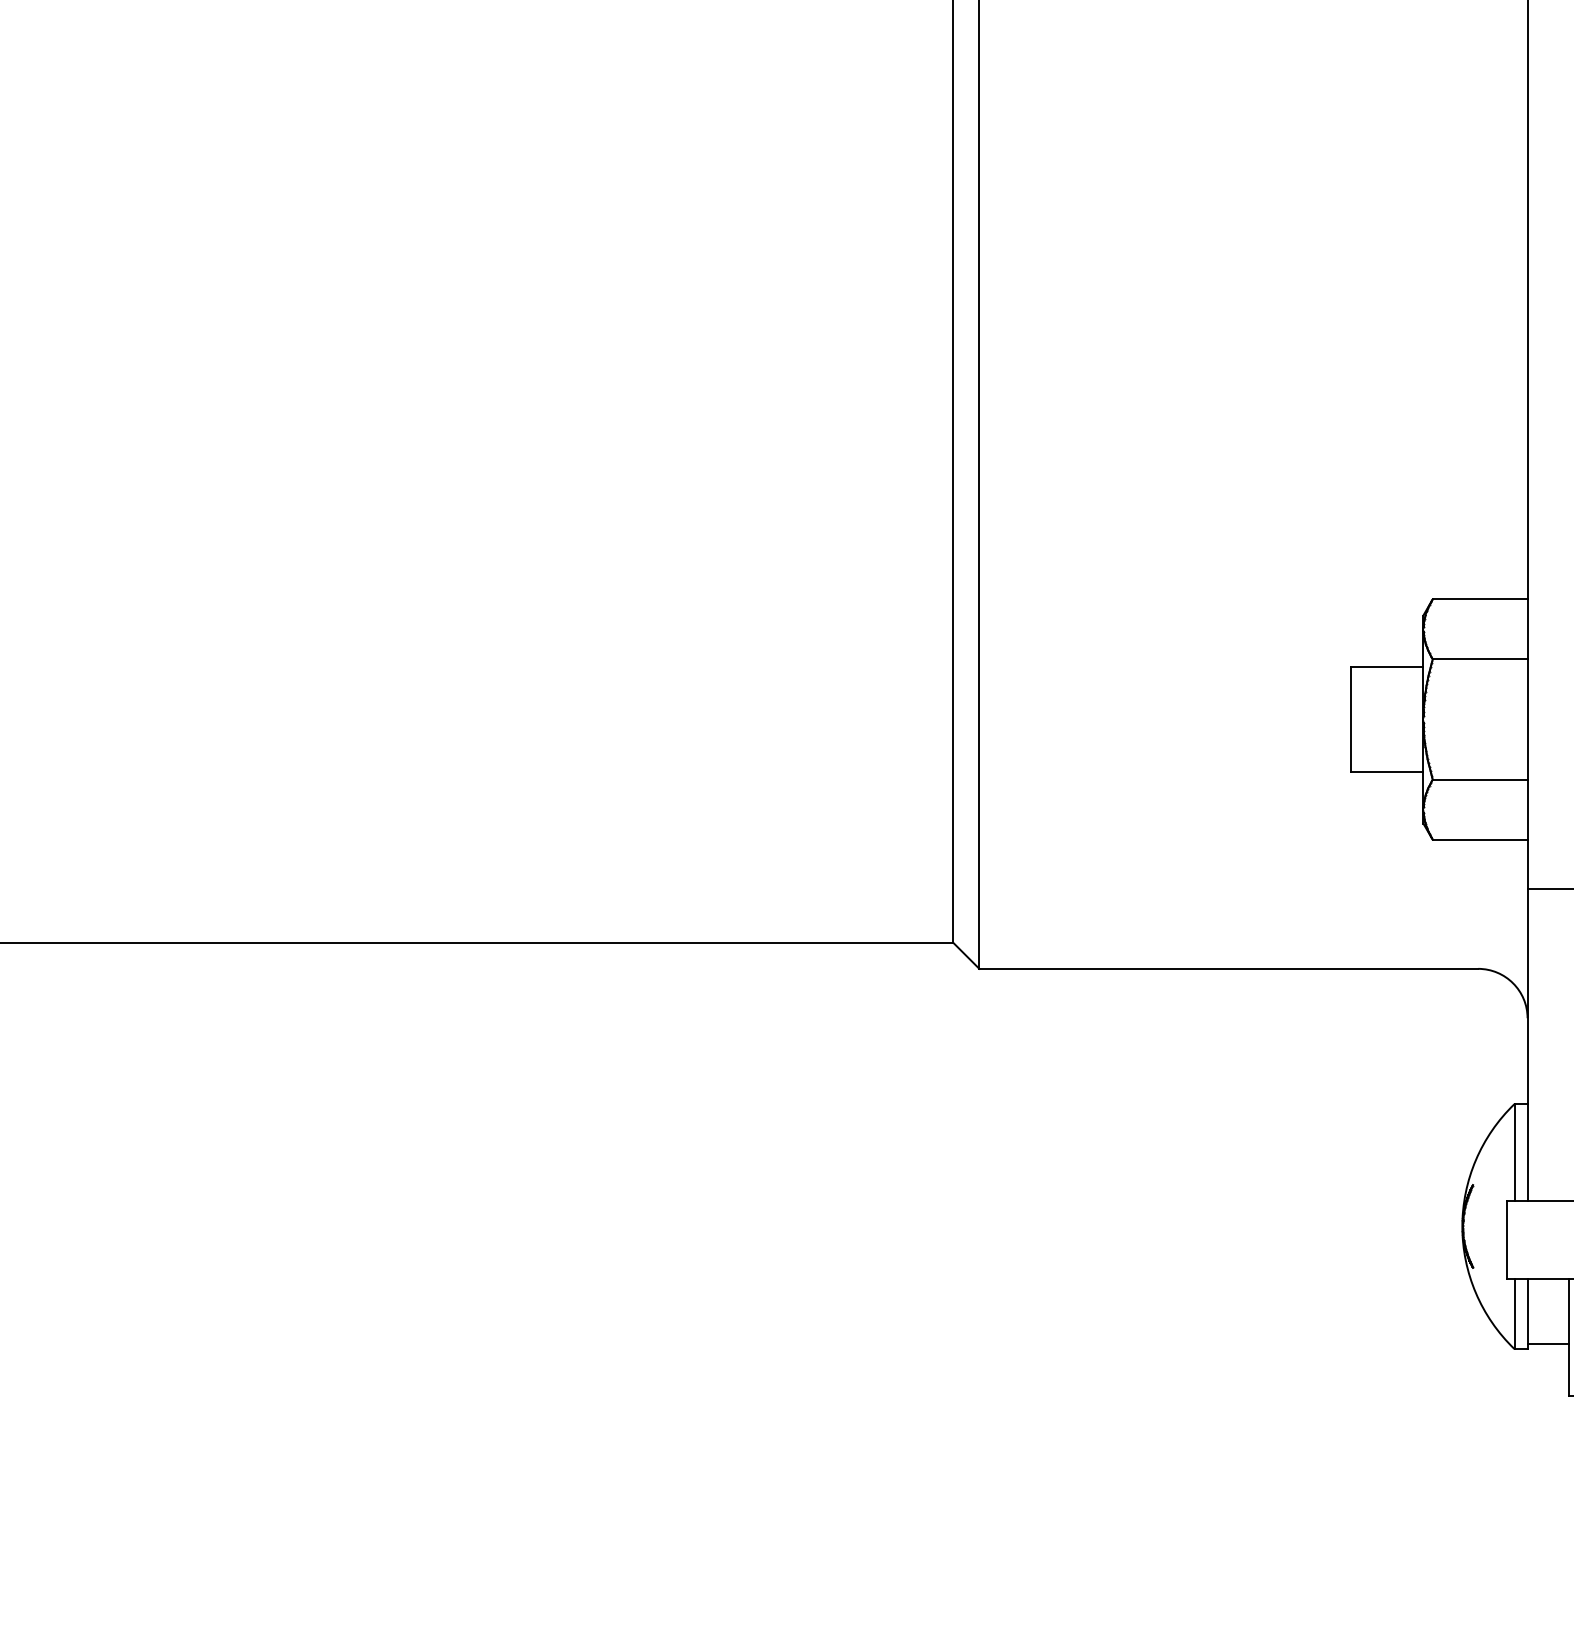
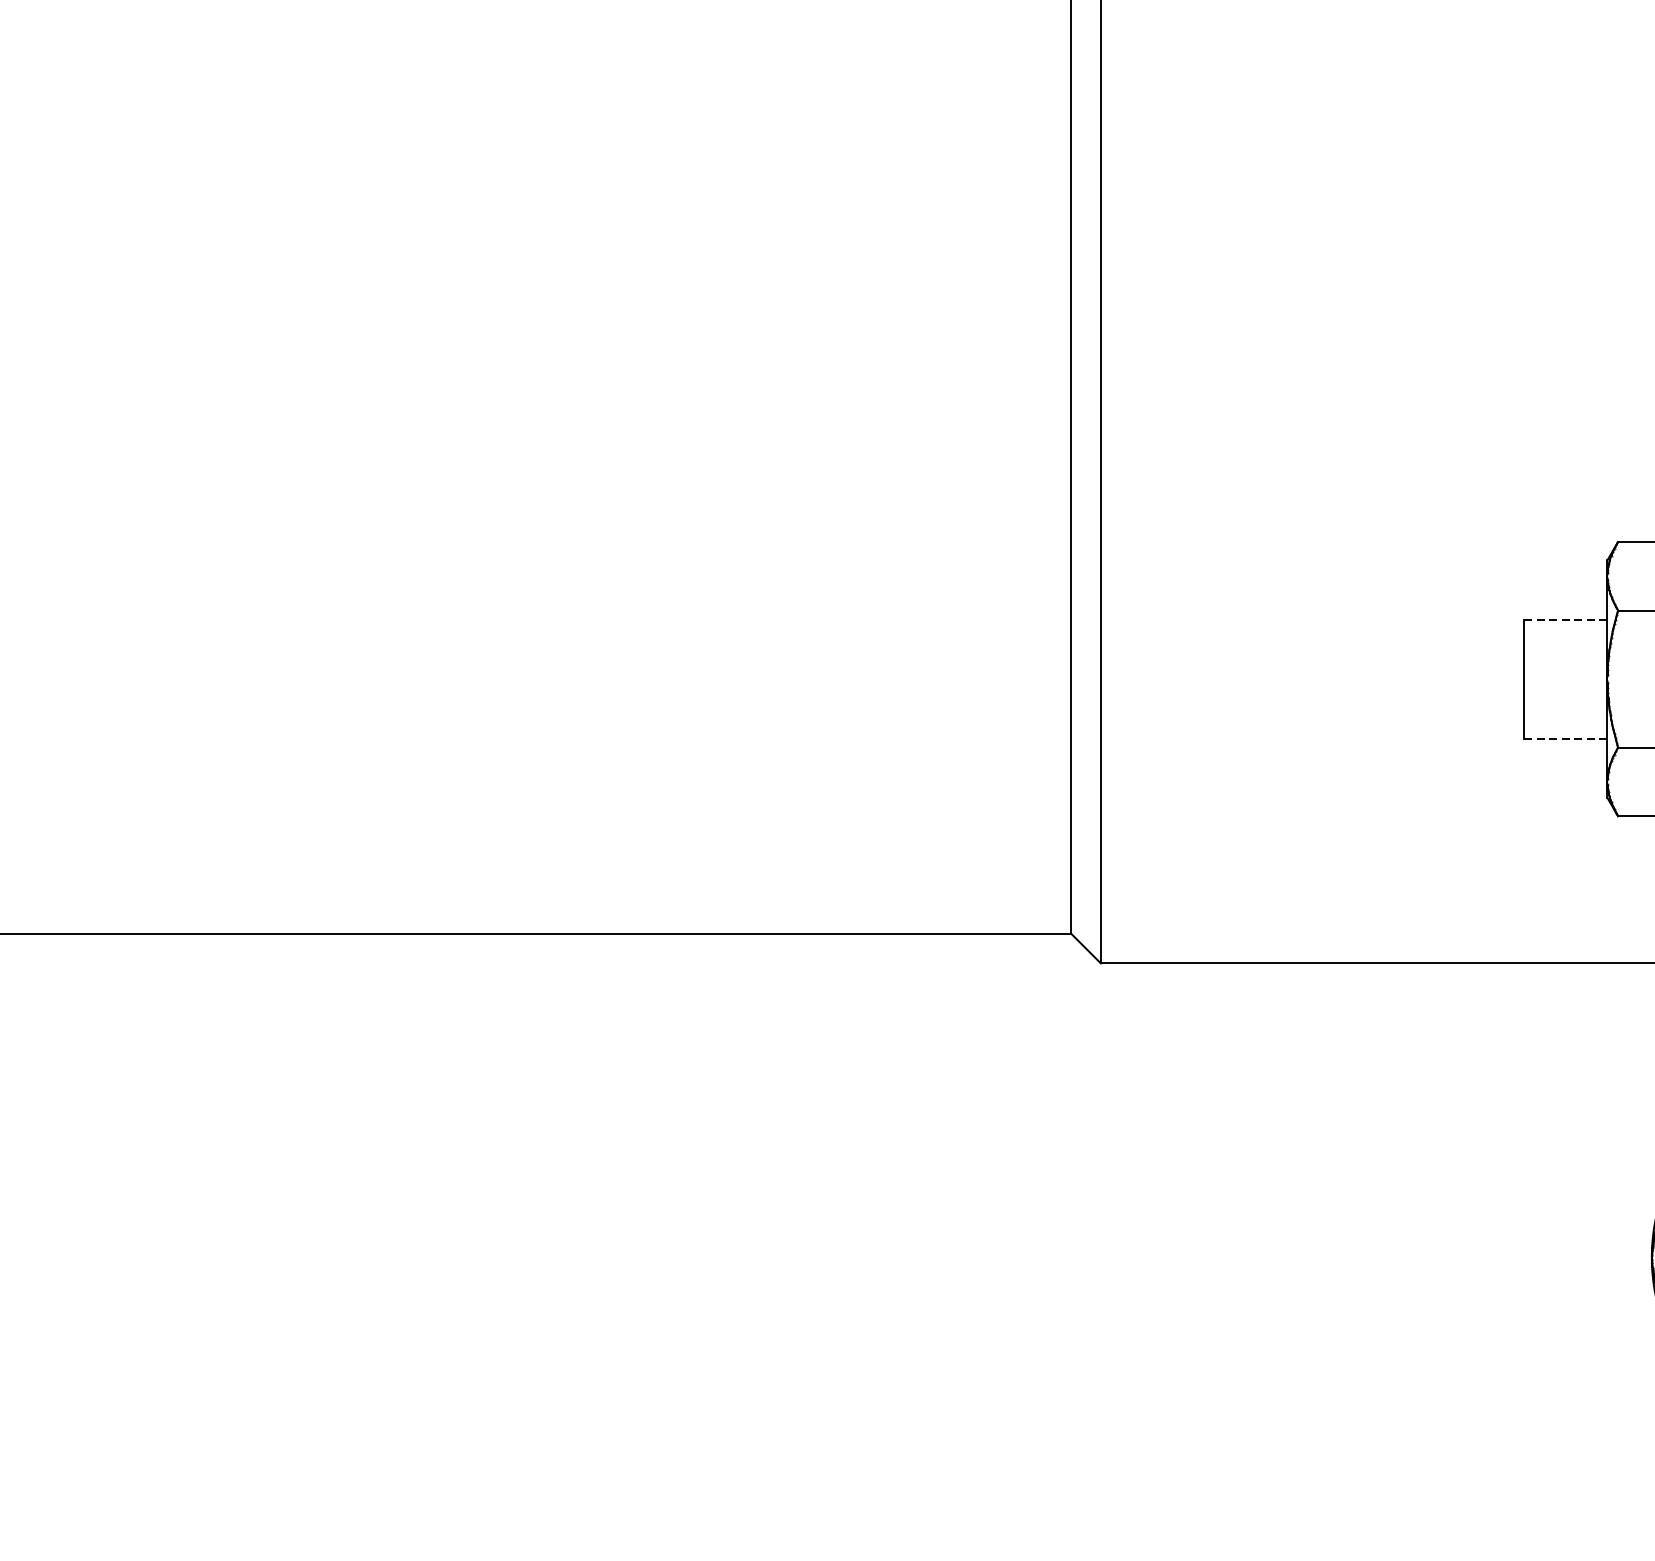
line: (1386, 667) -> (1565, 619), solid -> dashed
line: (1386, 771) -> (1565, 738), solid -> dashed

